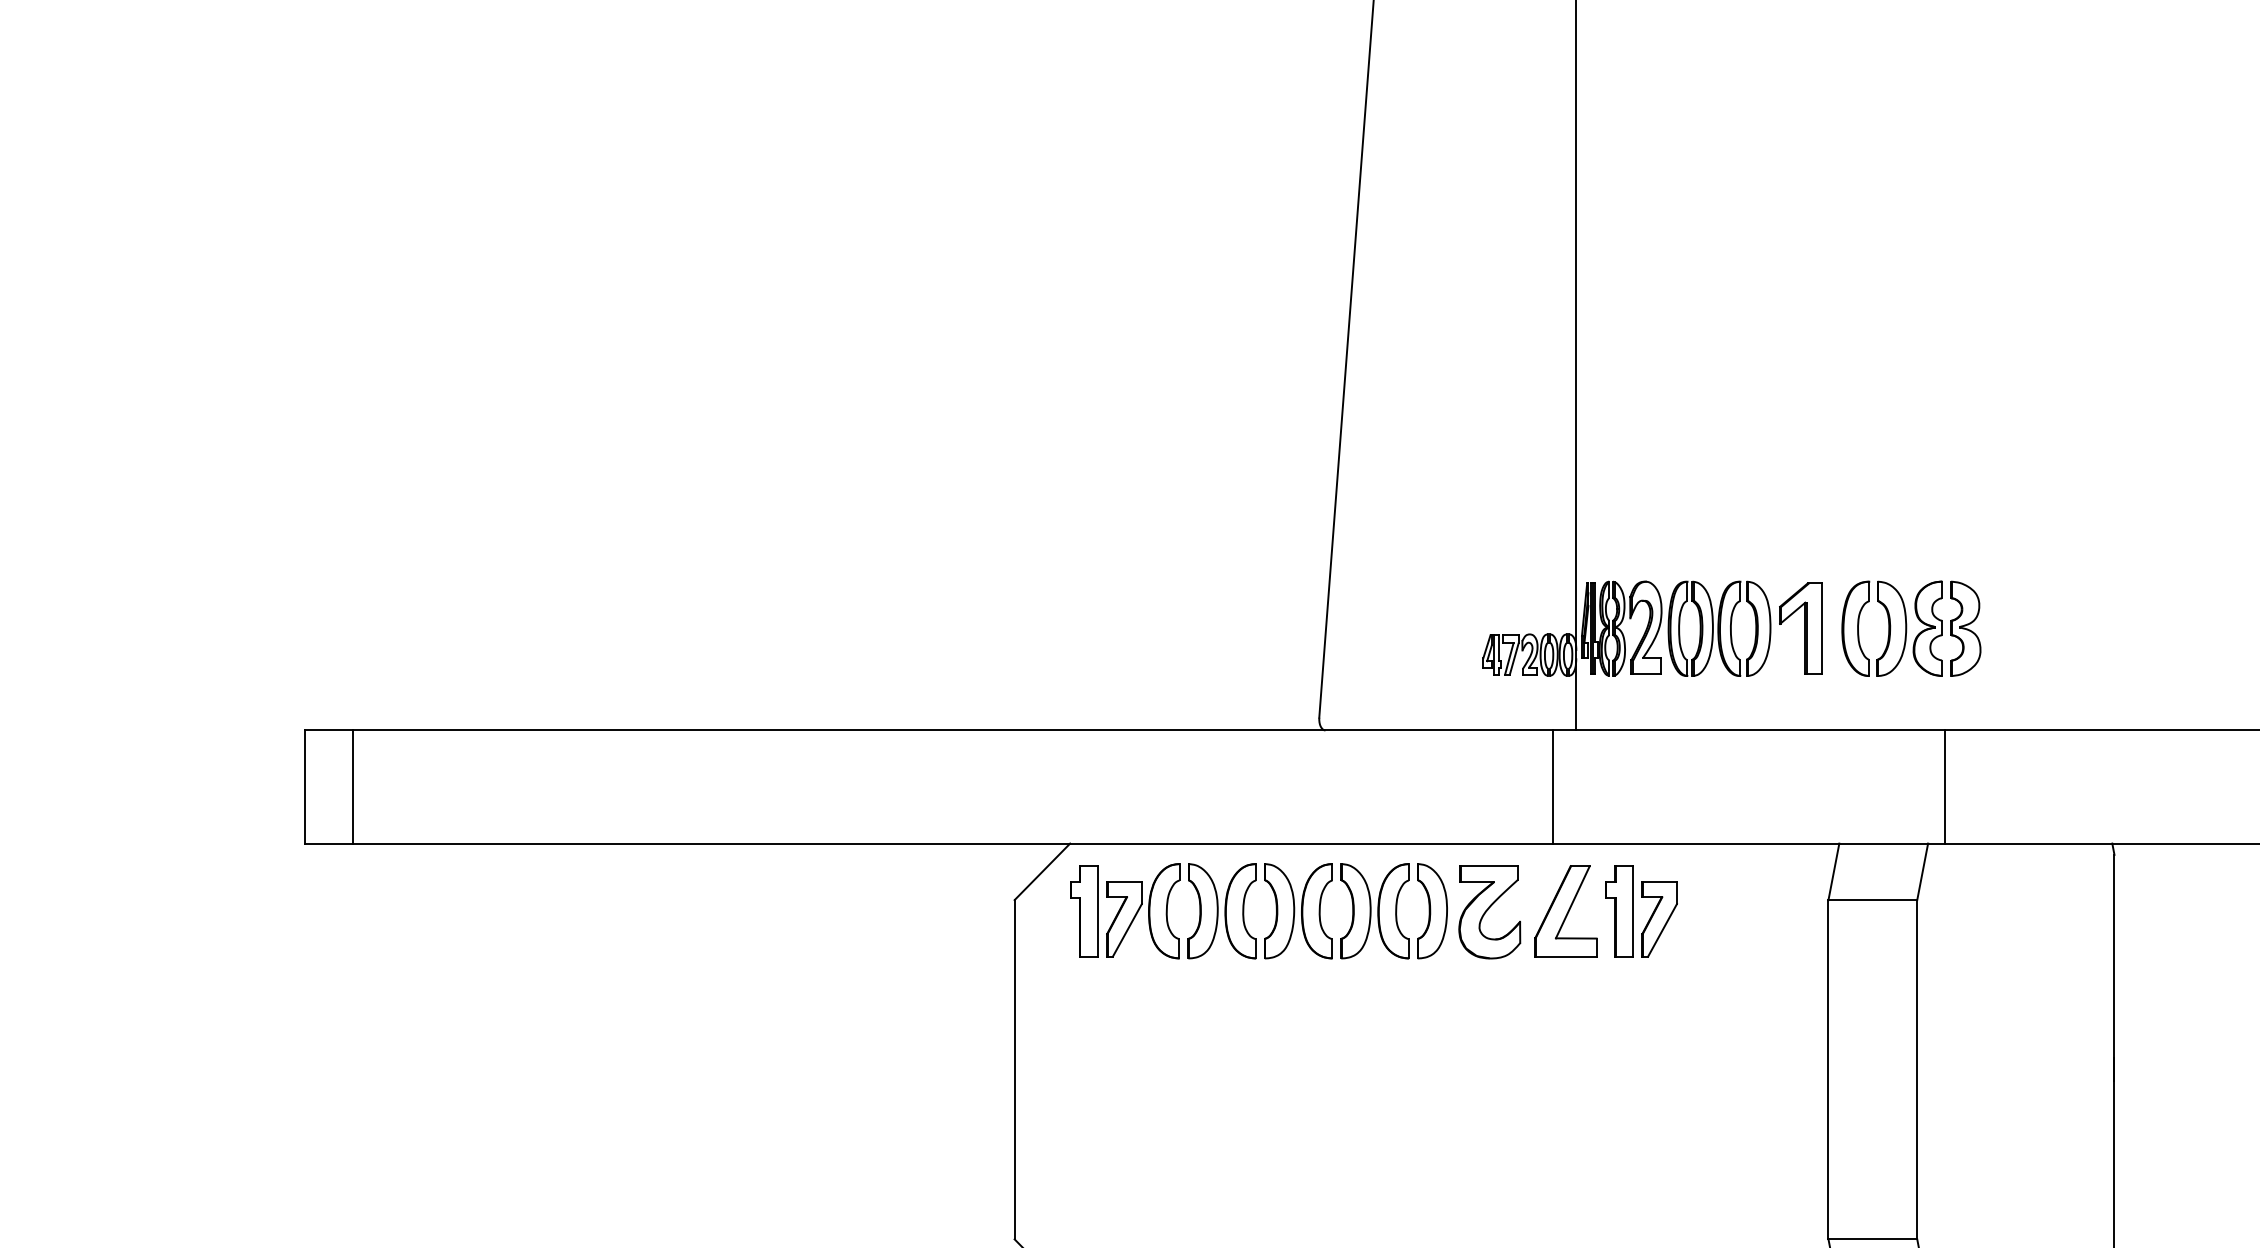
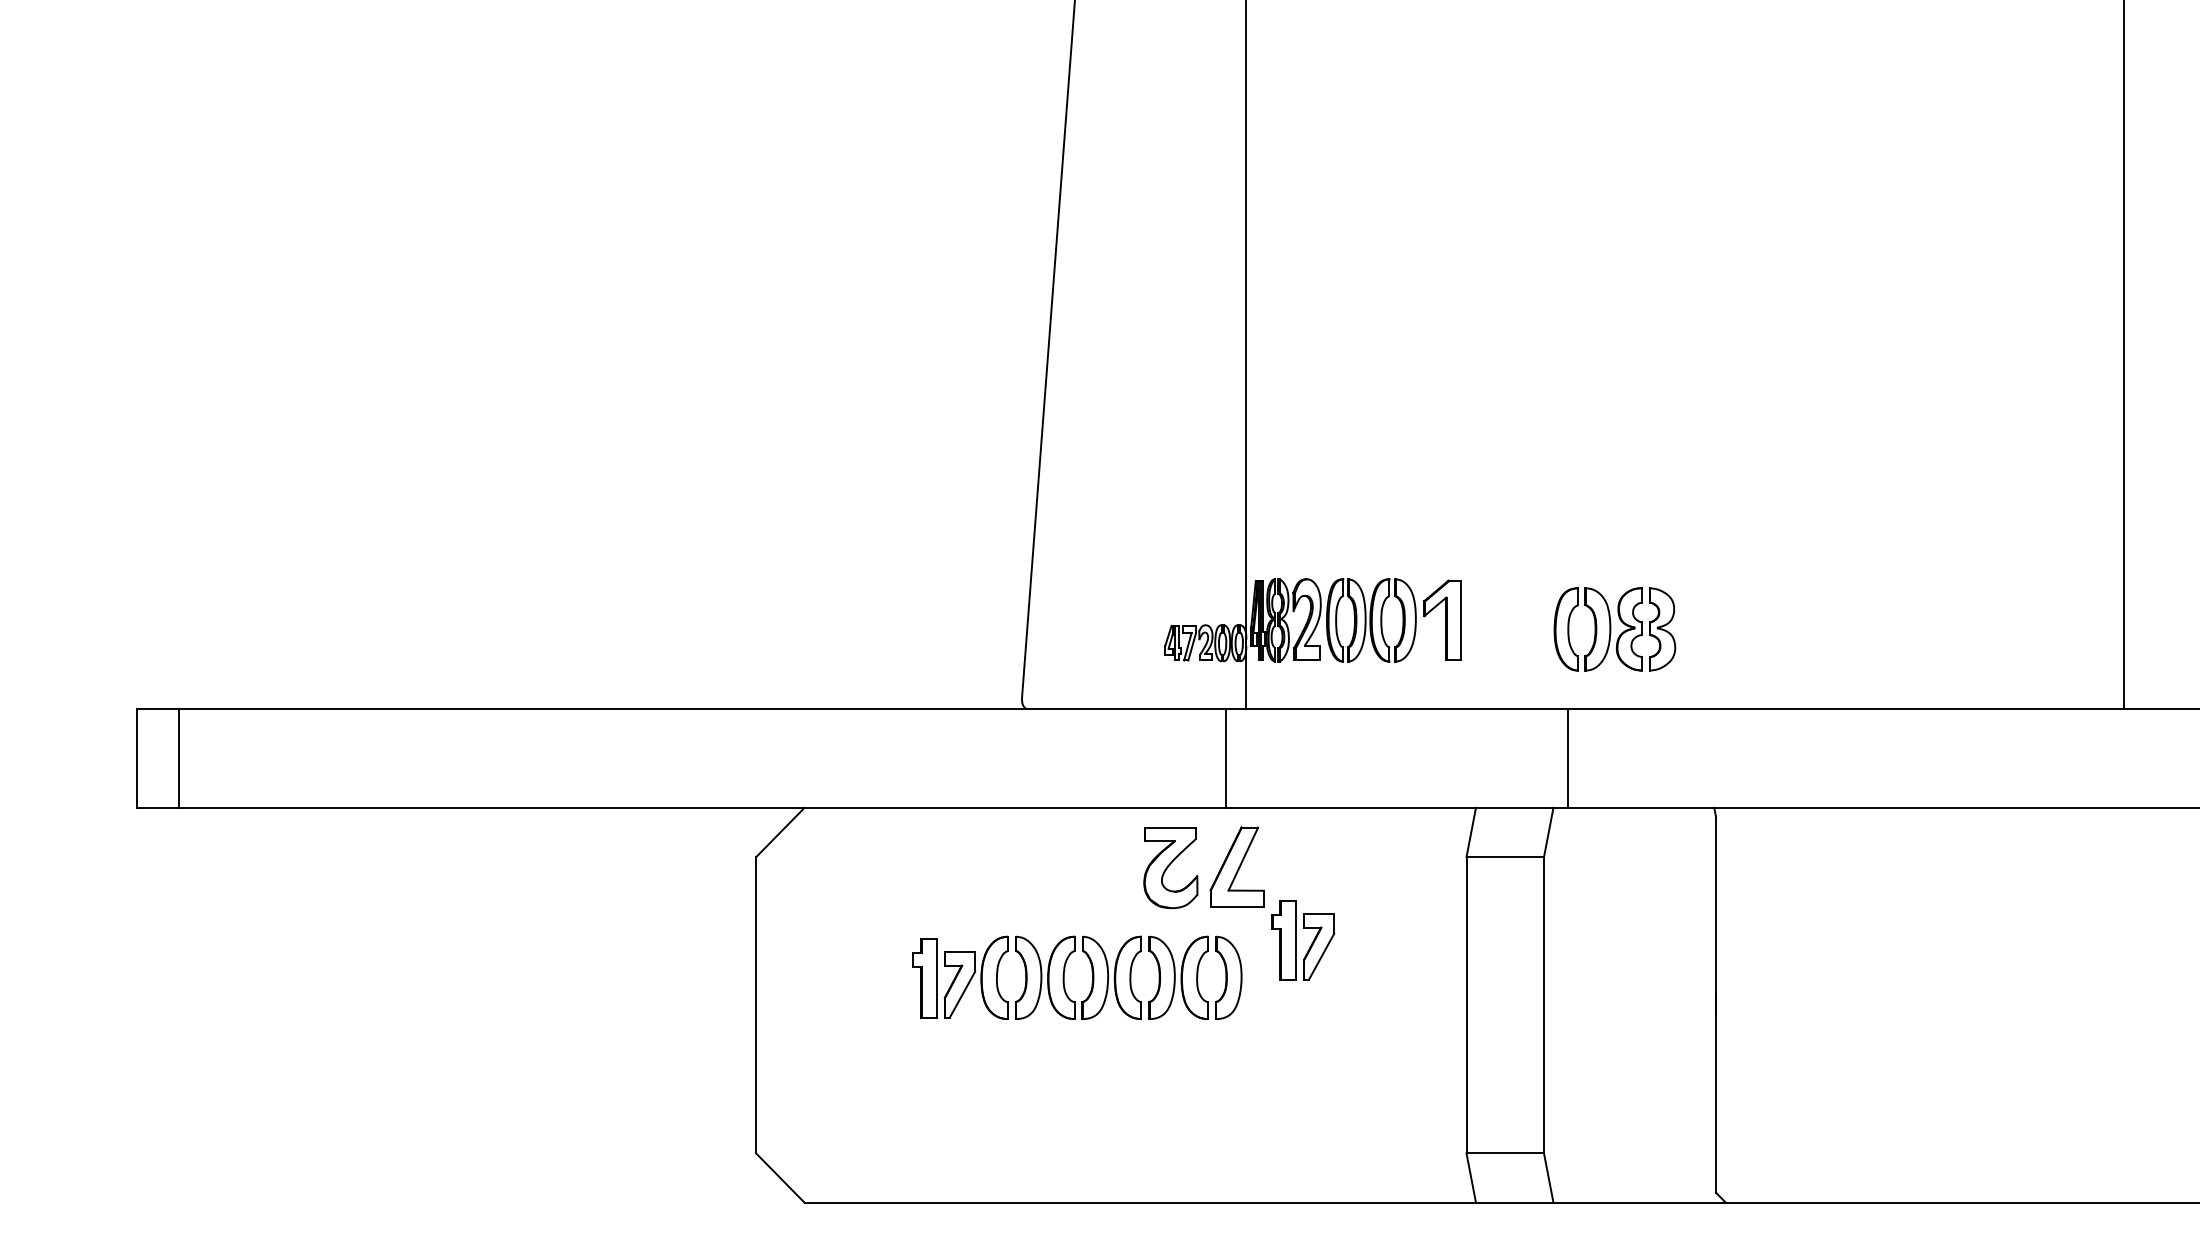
part: (1910, 628) -> (1614, 629), moved
part: (1244, 910) -> (1064, 977), moved
part: (1633, 911) -> (1296, 940), moved

